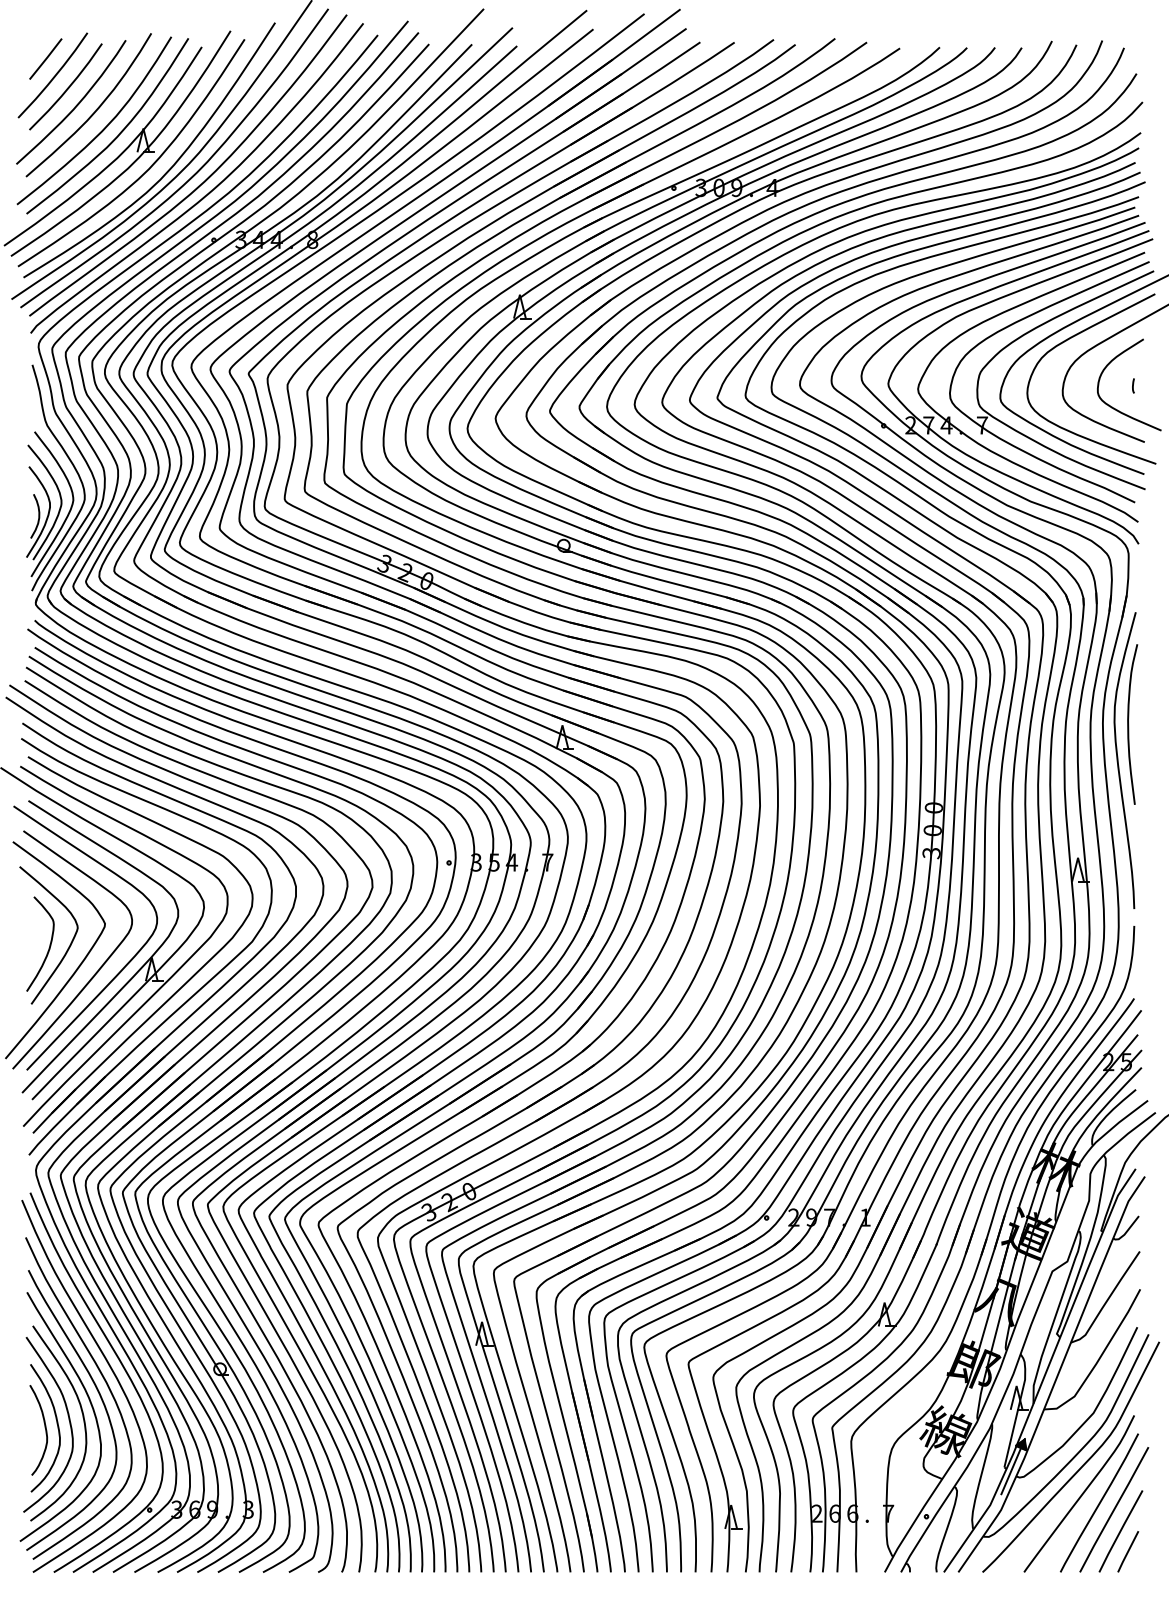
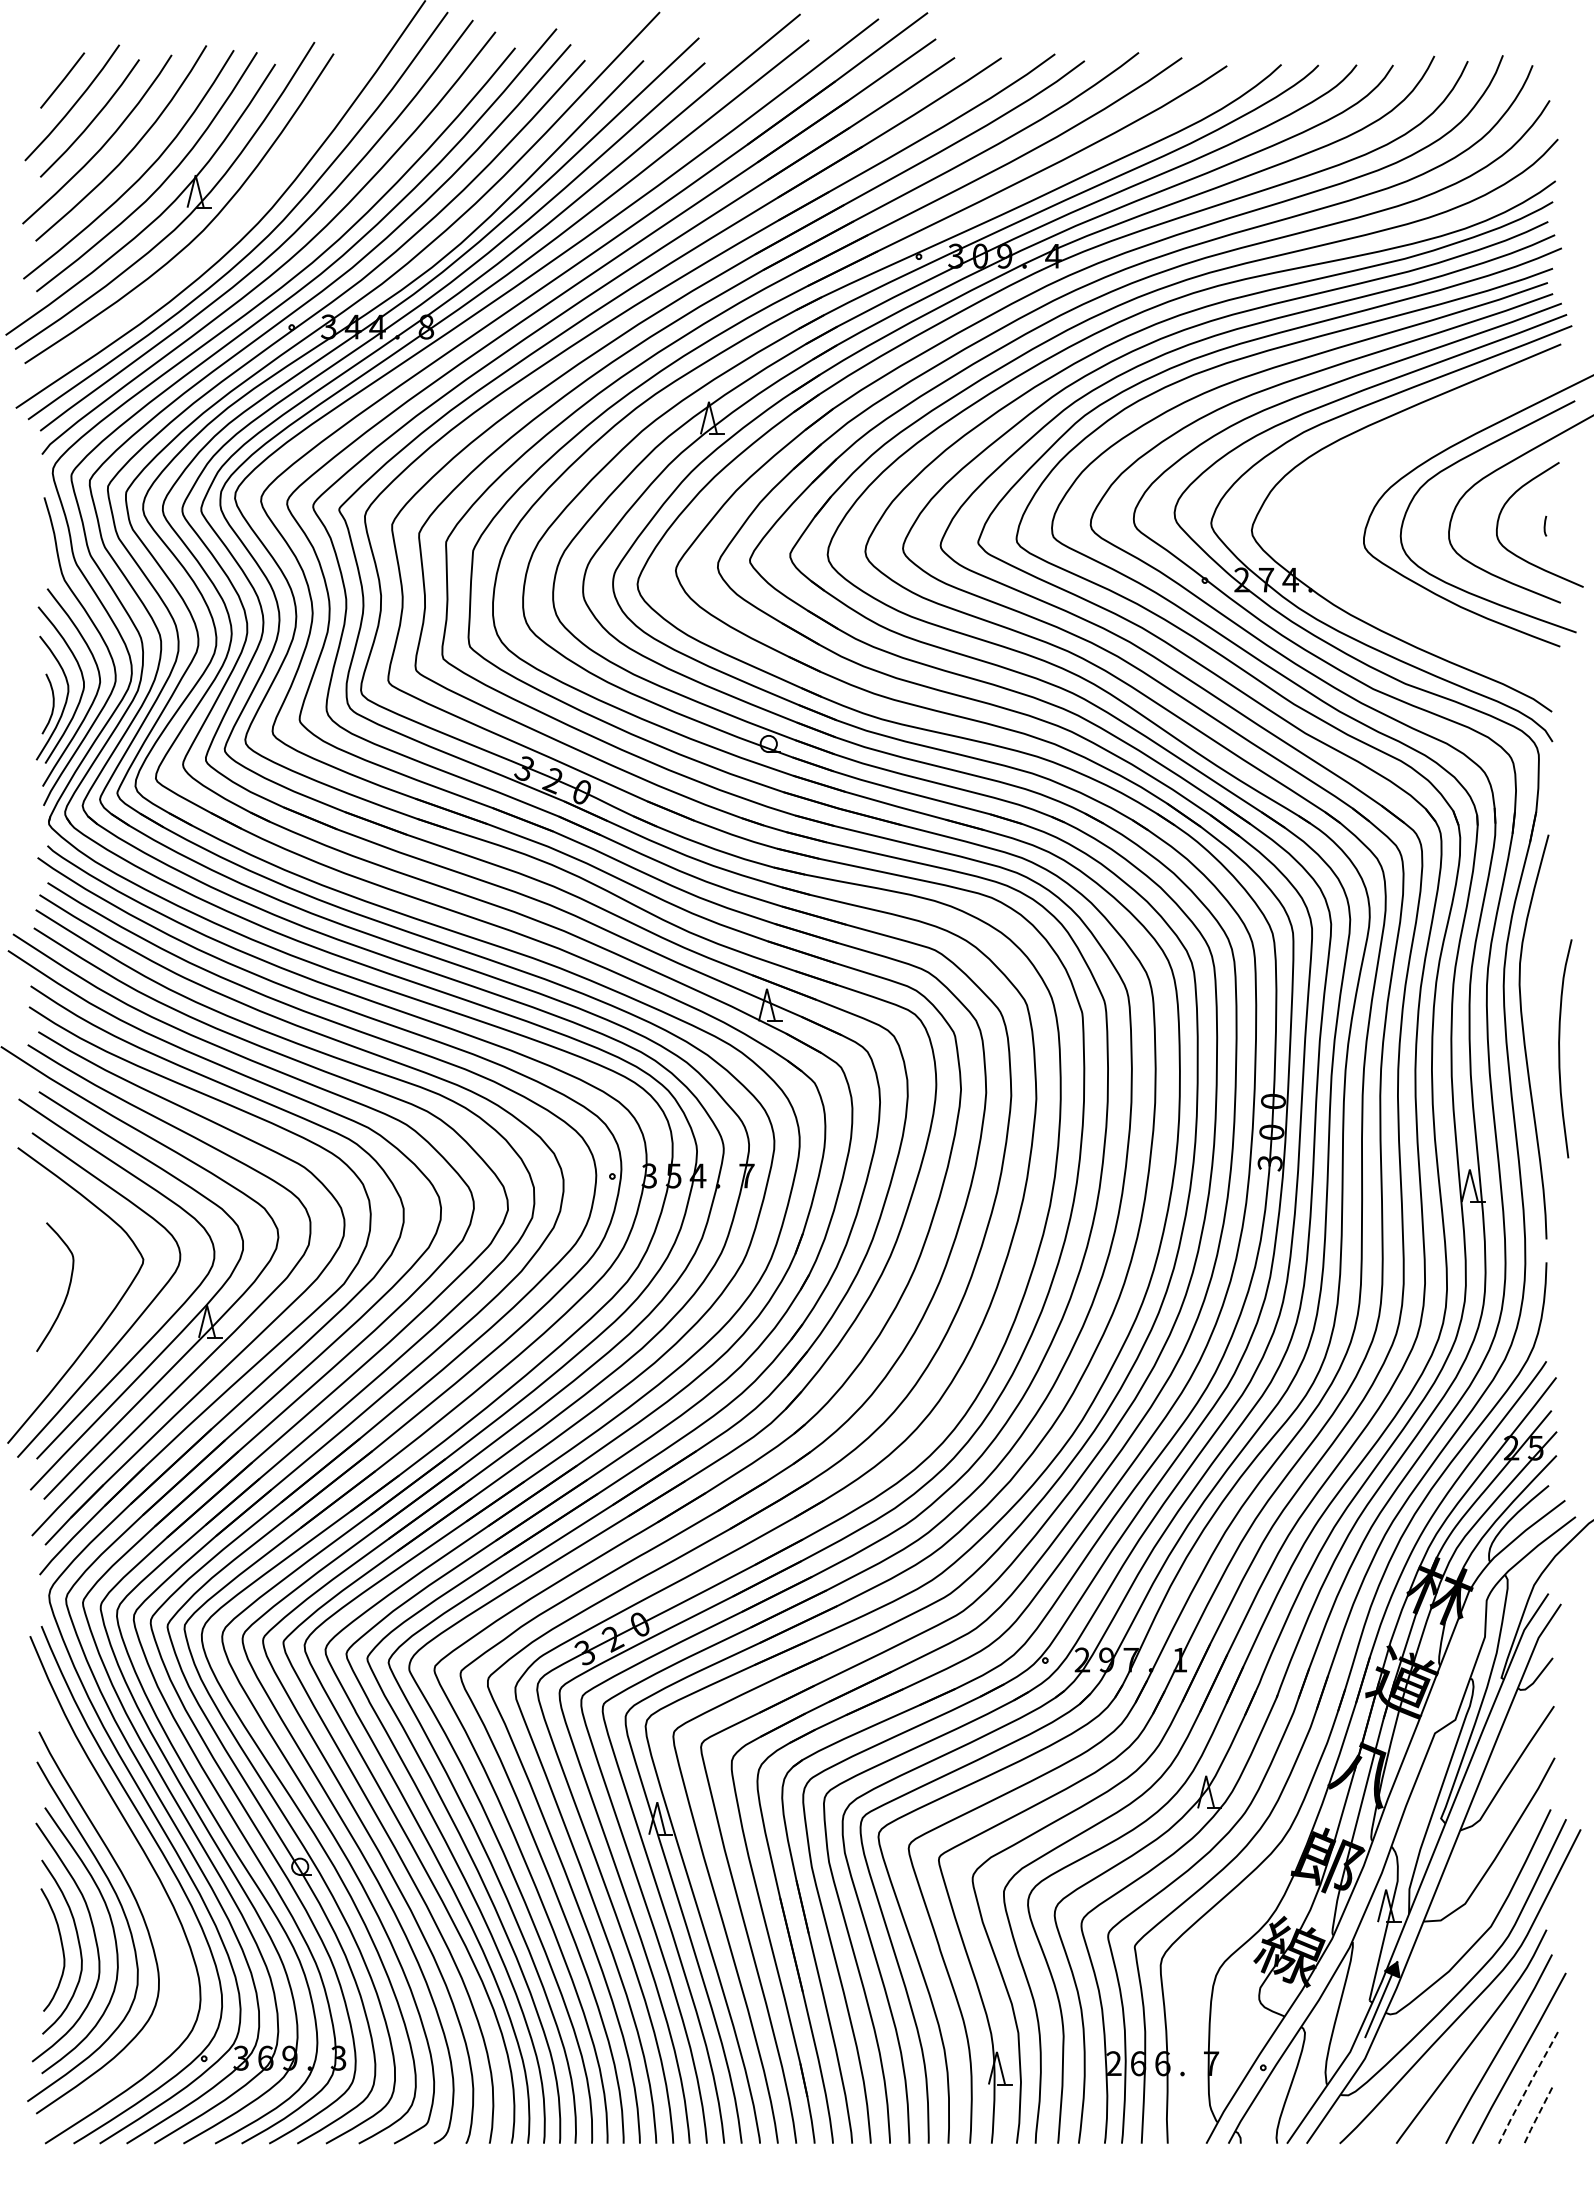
curve: (169, 168) -> (231, 229), removed
part: (1027, 334) -> (1400, 455), removed
curve: (1129, 724) -> (1560, 1048), moved
curve: (69, 945) -> (94, 1289), removed
curve: (104, 1380) -> (142, 1882), removed
line: (1120, 1531) -> (1527, 2087), solid -> dashed
line: (1127, 1552) -> (1537, 2116), solid -> dashed

